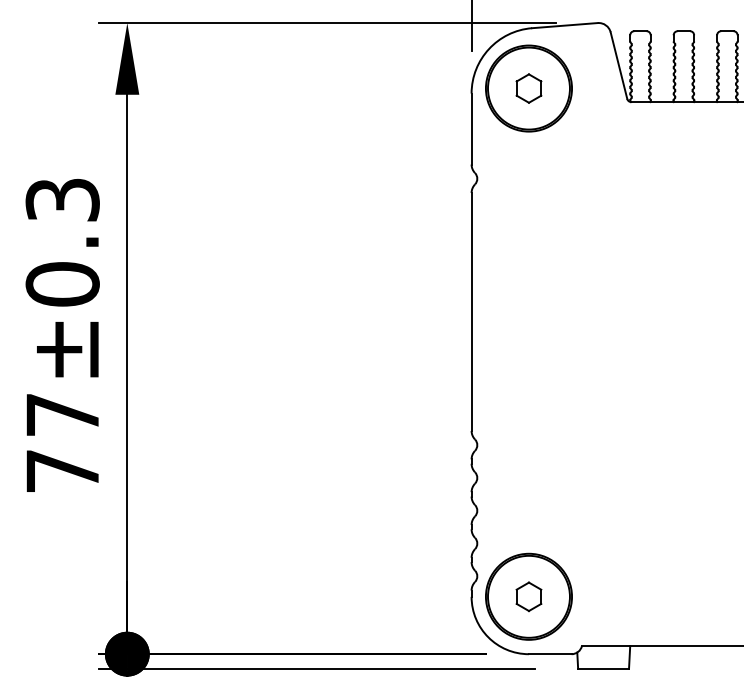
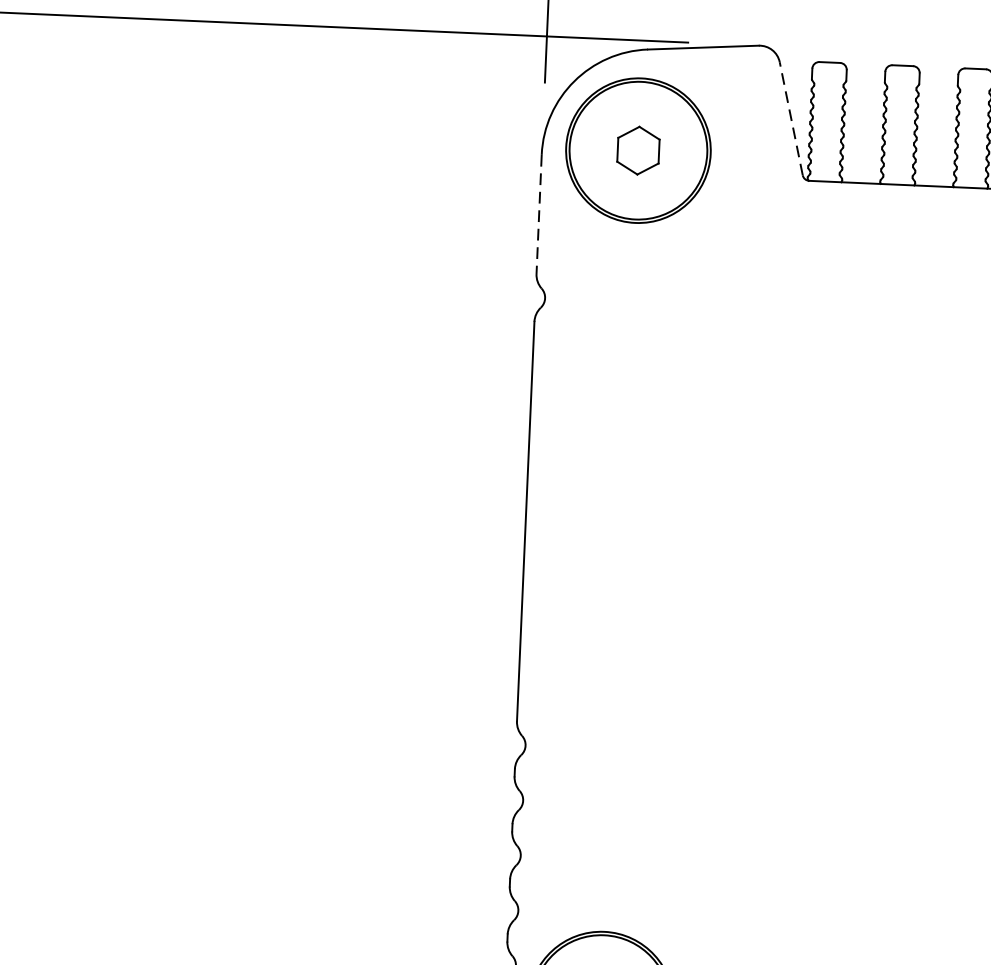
line: (618, 65) -> (790, 118), solid -> dashed
line: (471, 129) -> (538, 215), solid -> dashed

